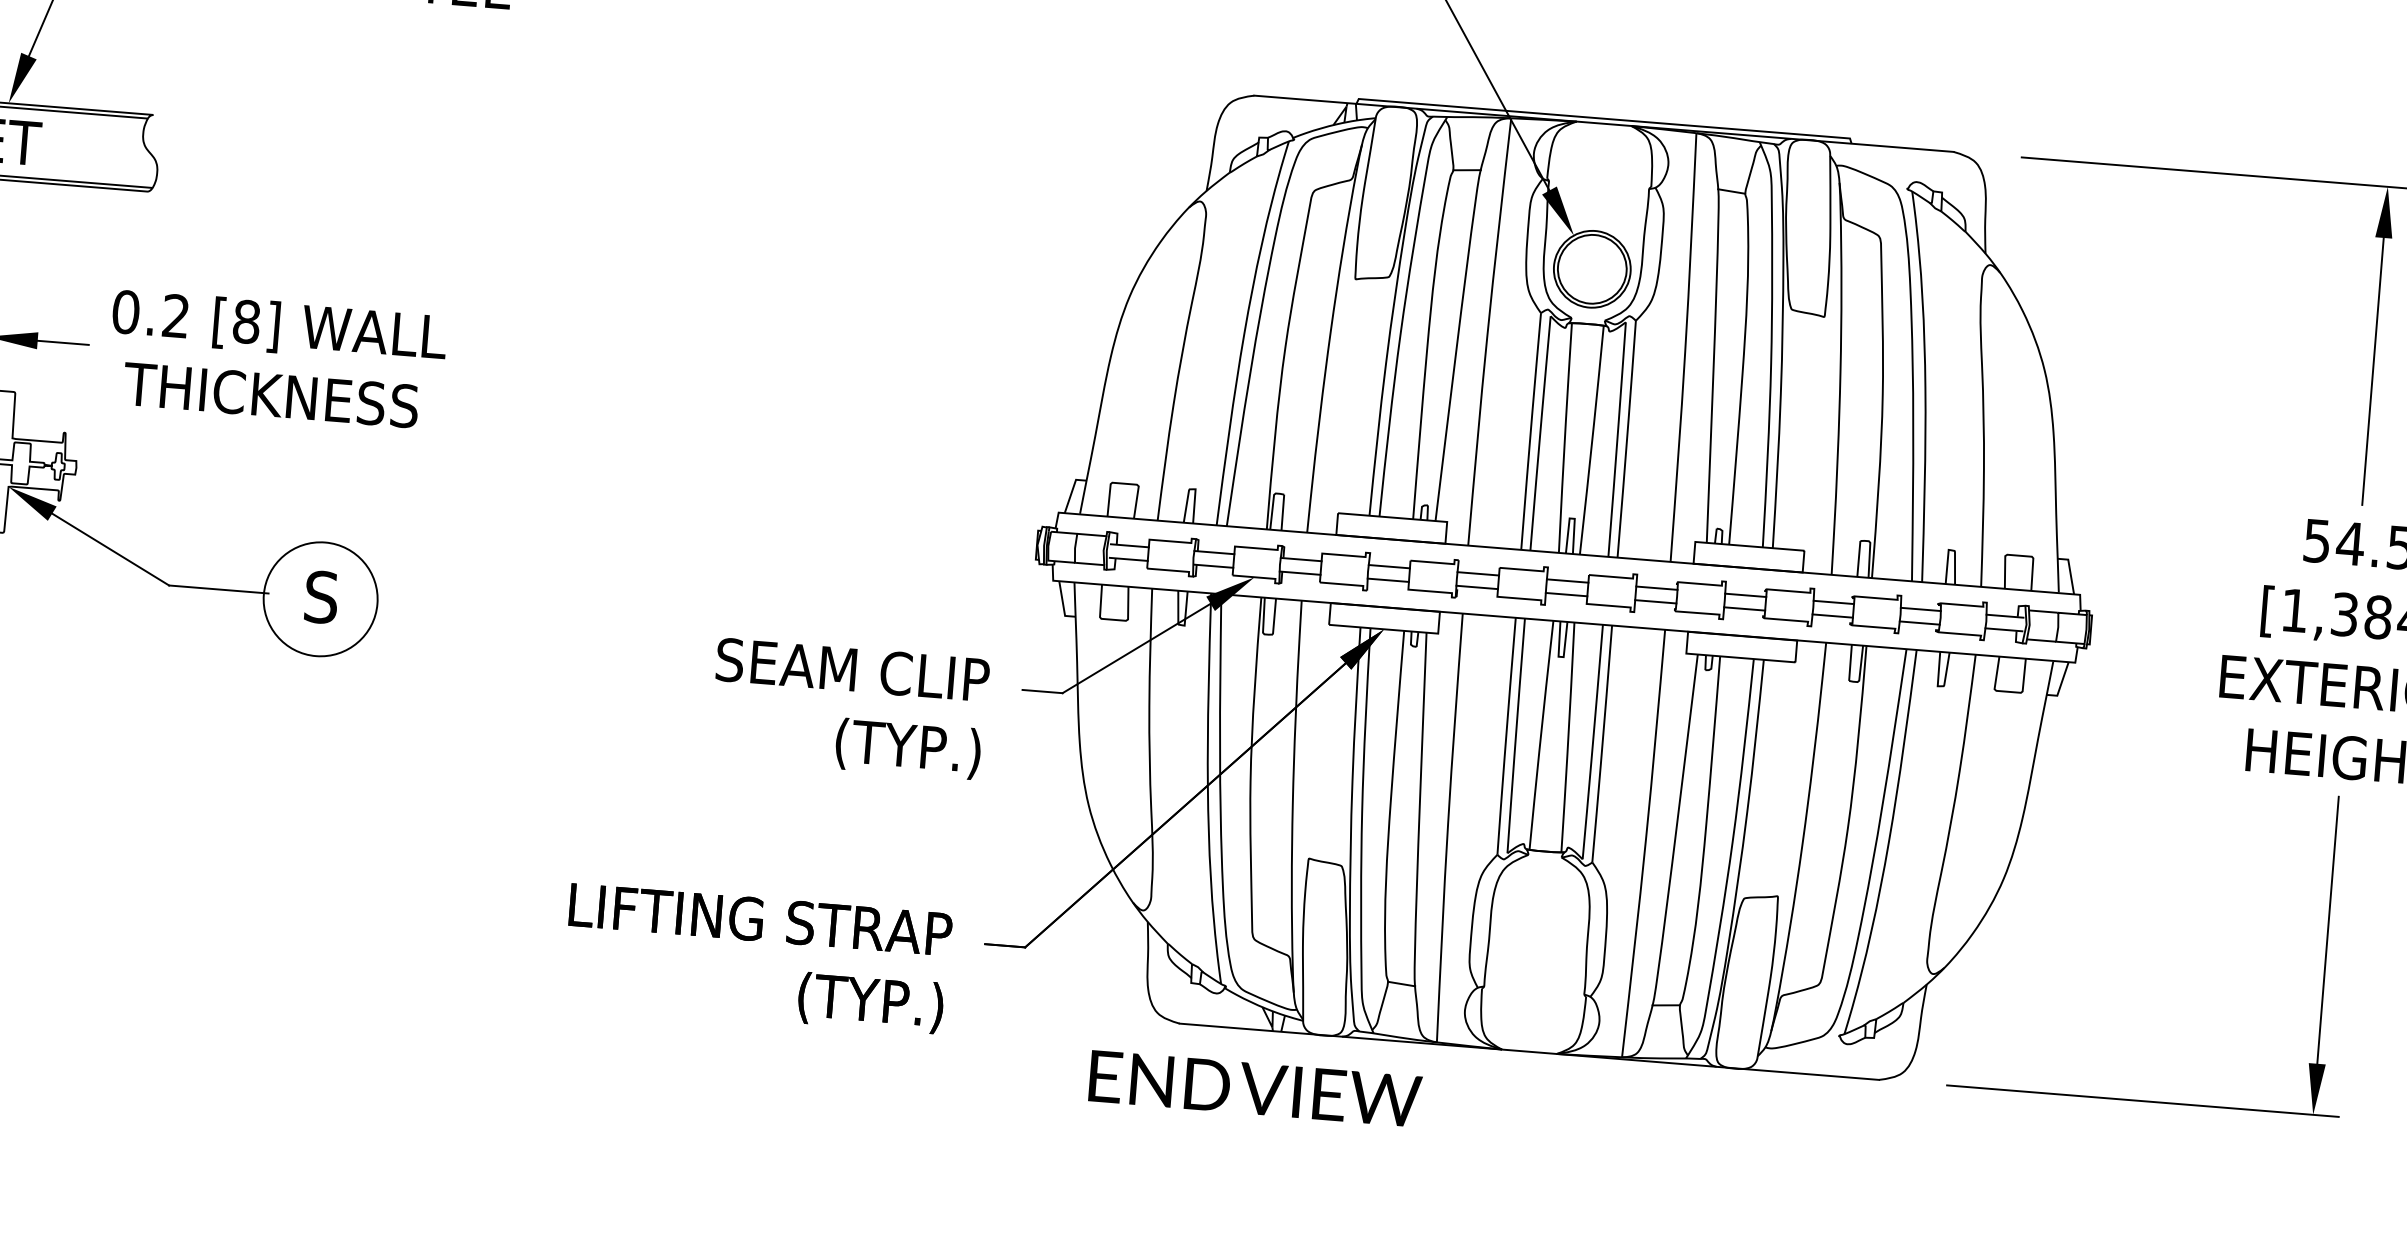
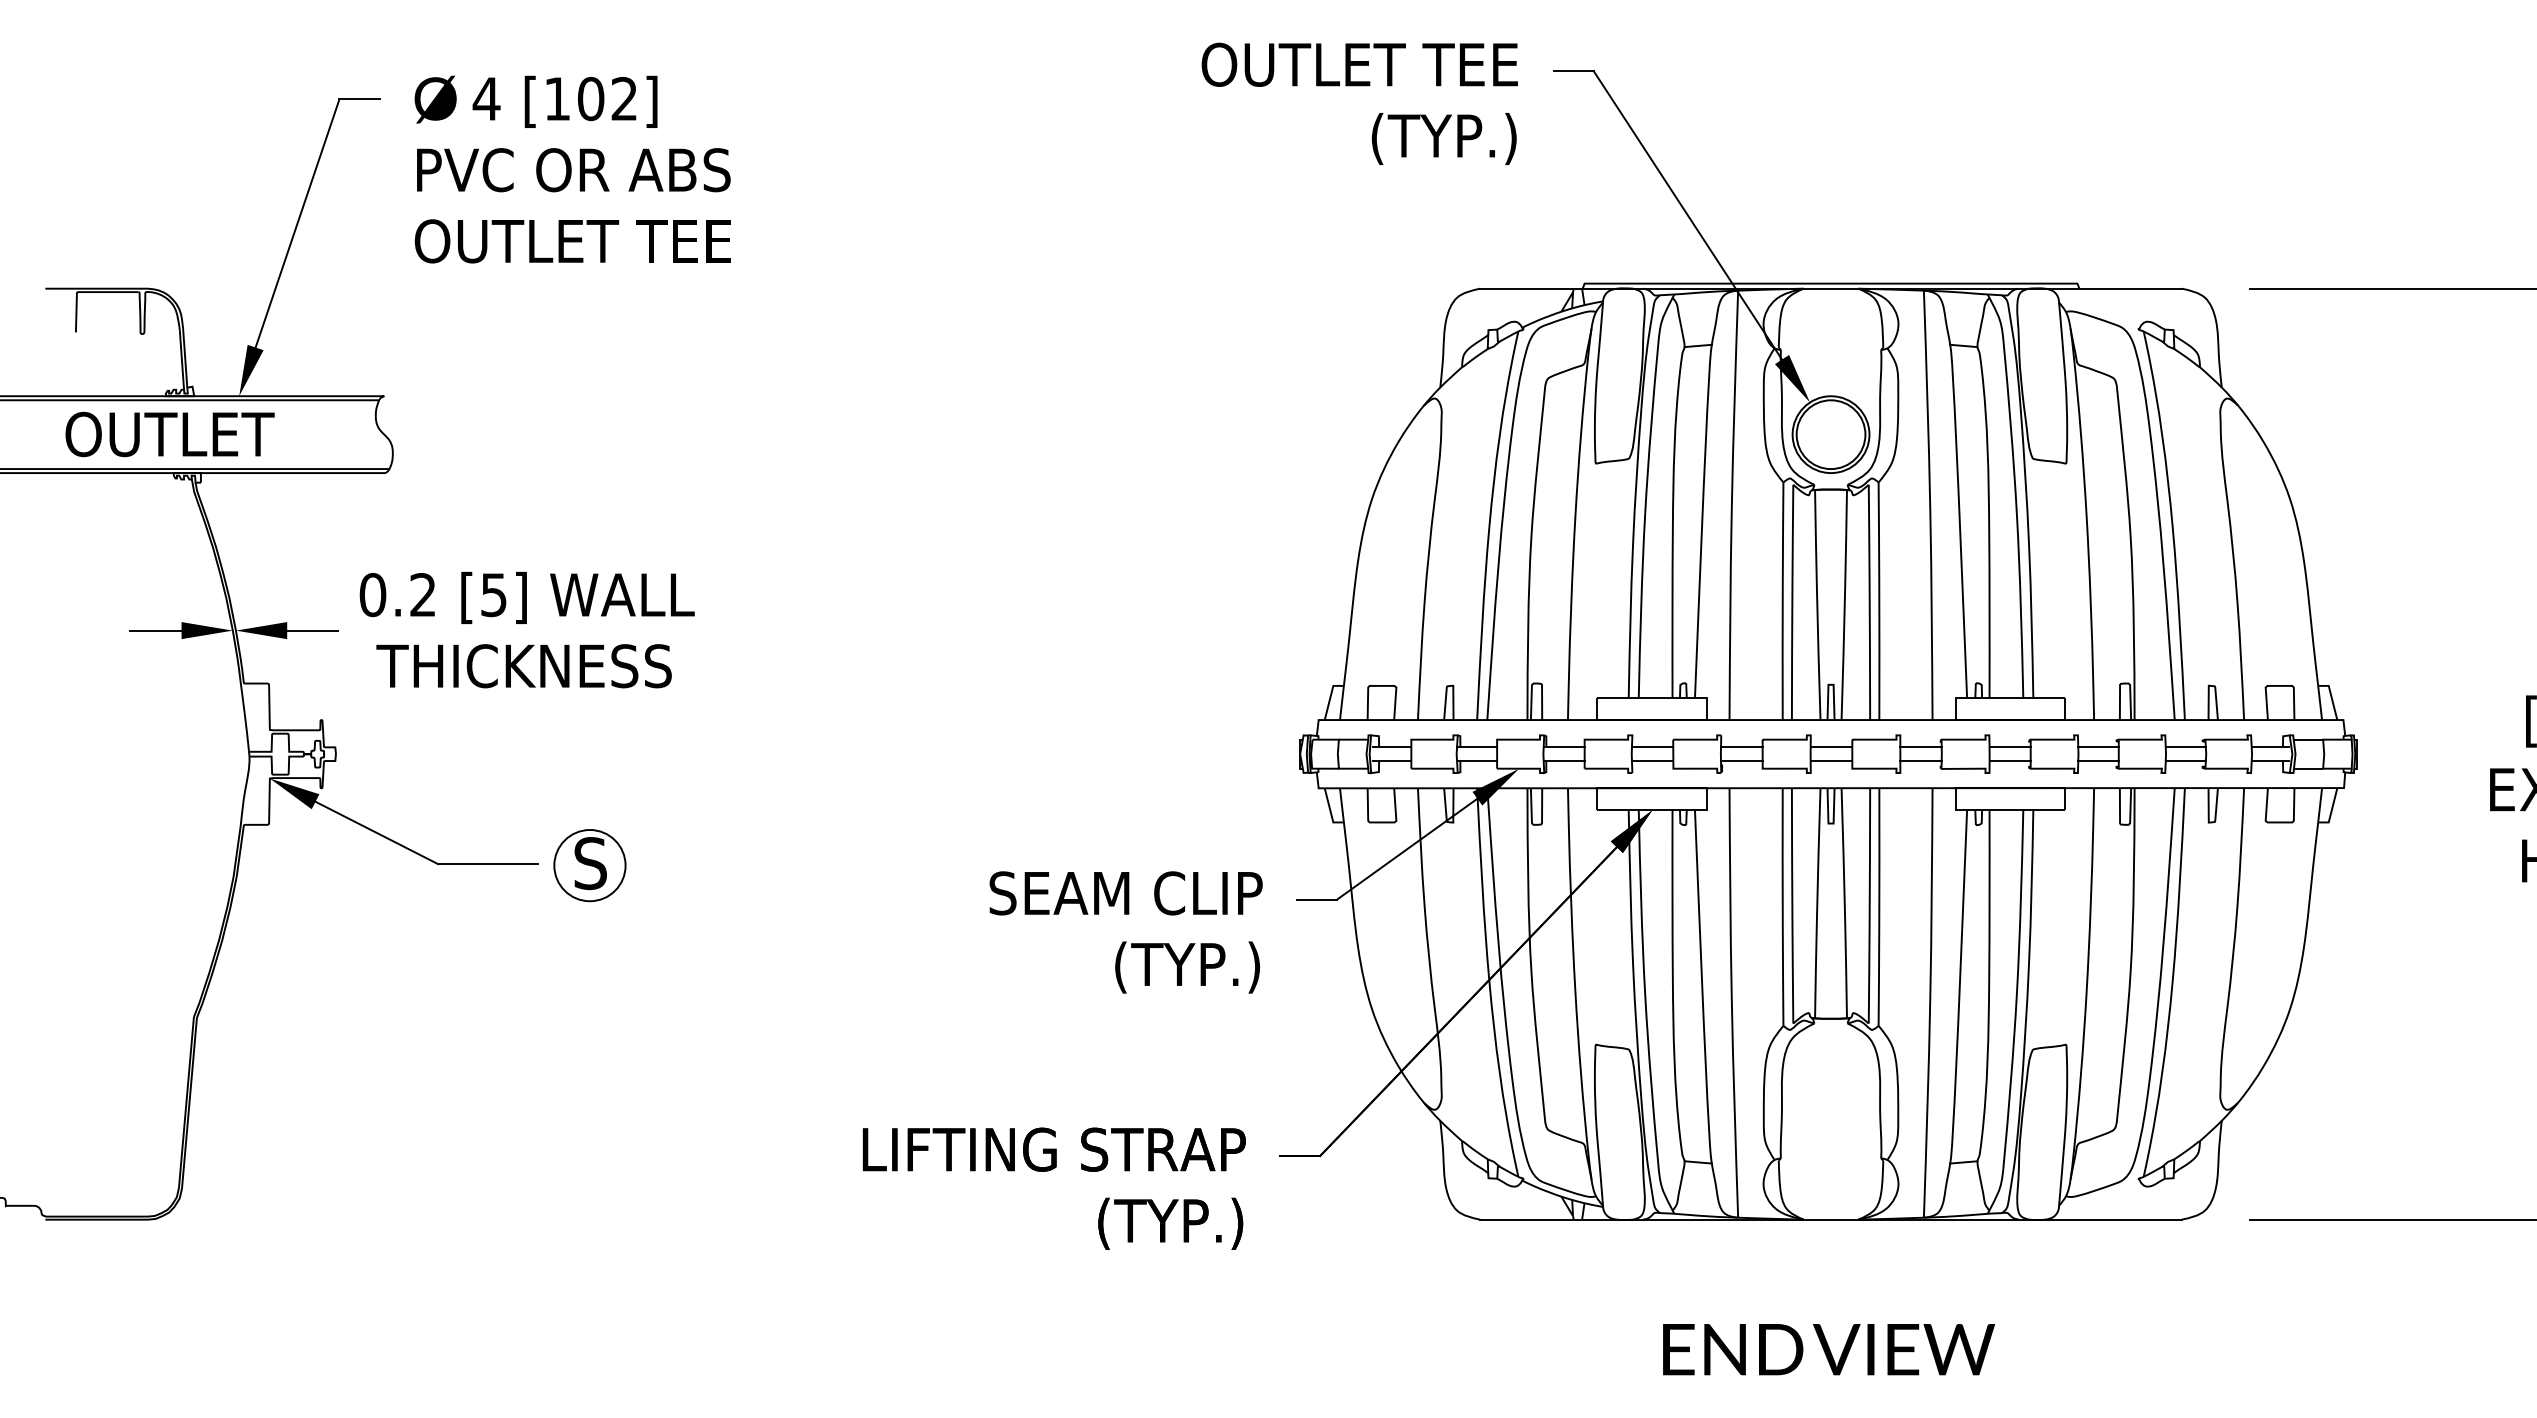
text: (247, 322) -> (494, 595), [8] -> [5]
circle: (320, 599) -> (589, 865), size x0.62
text: (1254, 1088) -> (1828, 1349), moved

